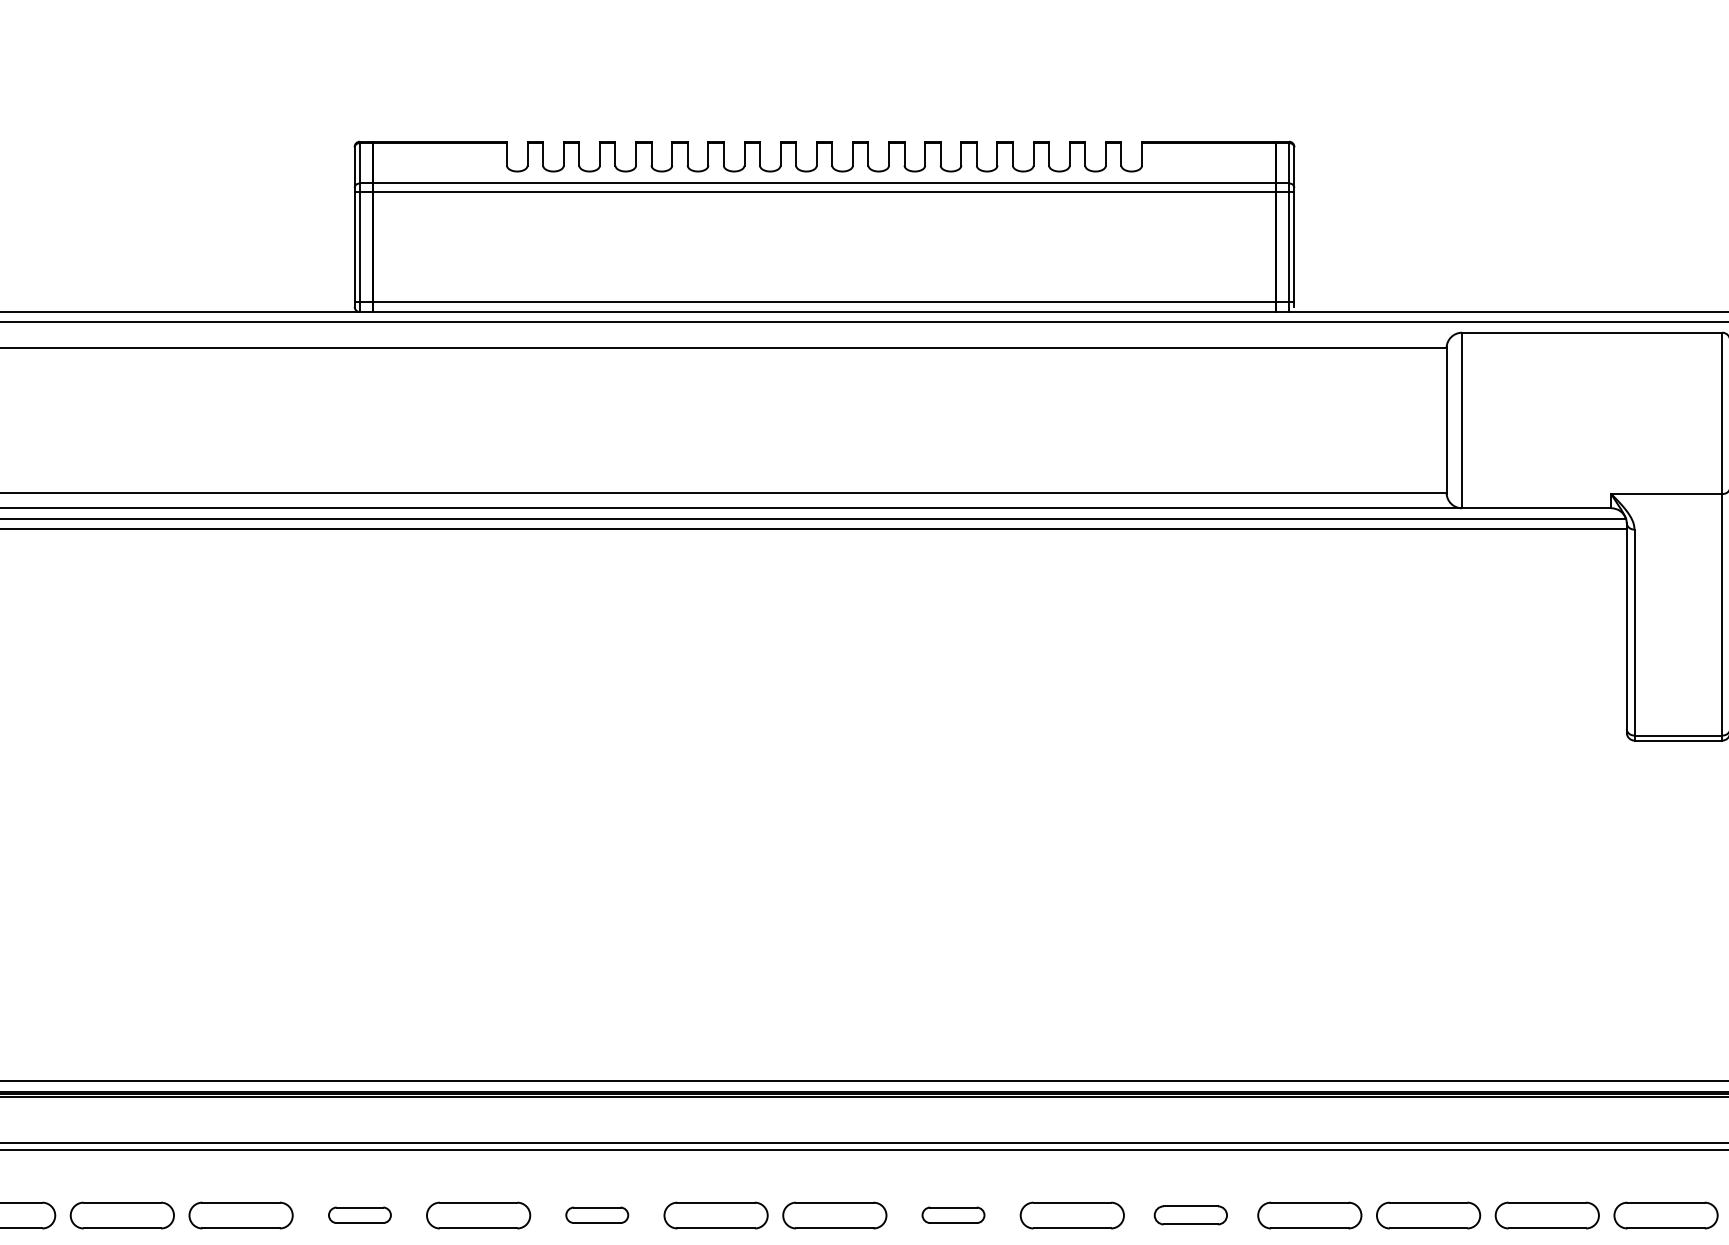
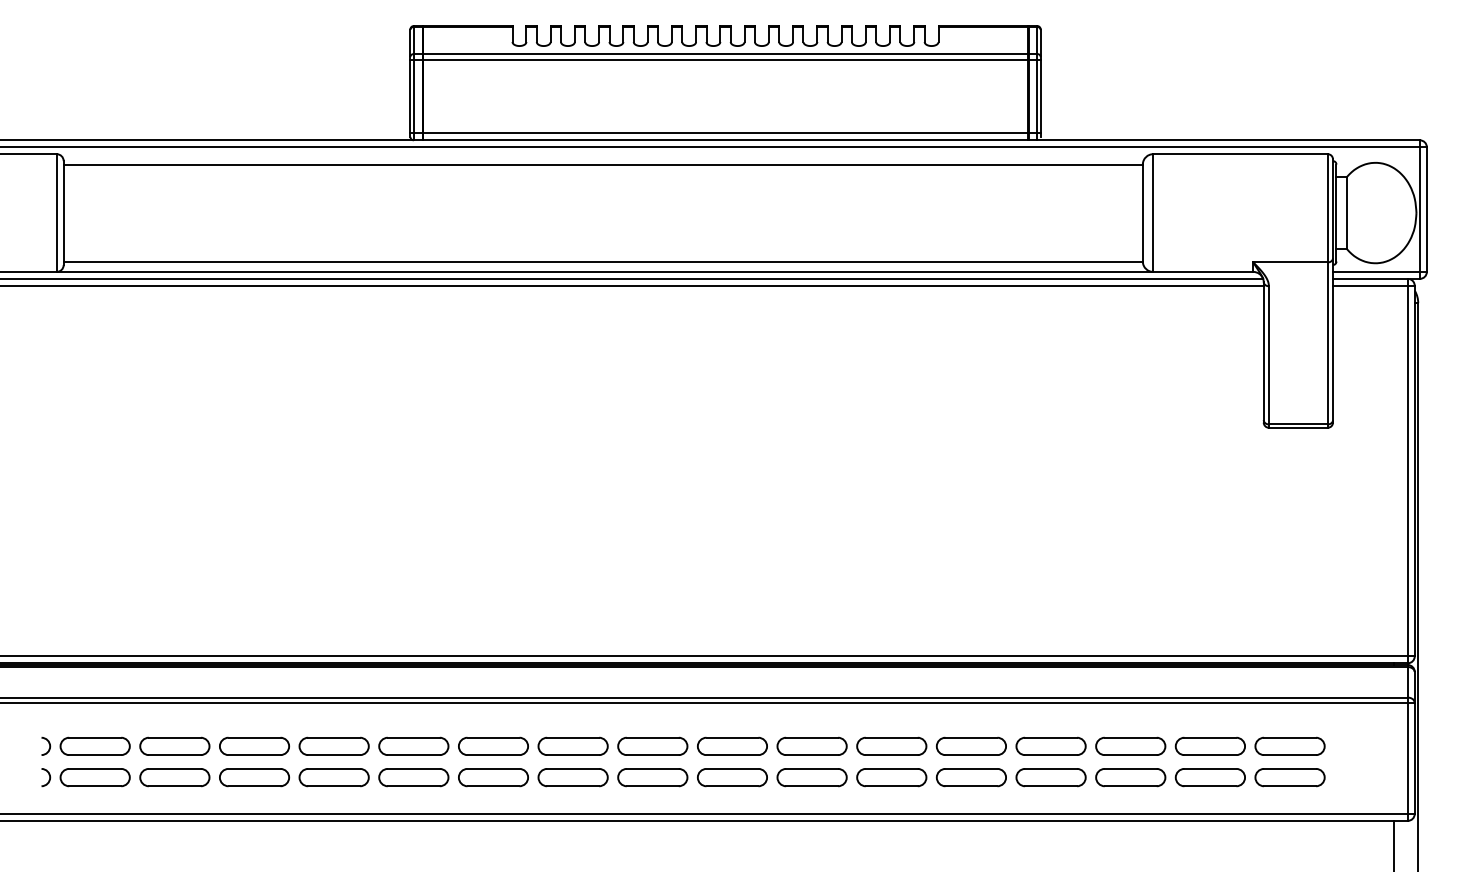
part: (359, 1214) -> (413, 745), size x1.67
part: (596, 1214) -> (572, 745), size x1.67
part: (952, 1214) -> (811, 745), size x1.67
part: (1189, 1214) -> (970, 745), size x1.43

